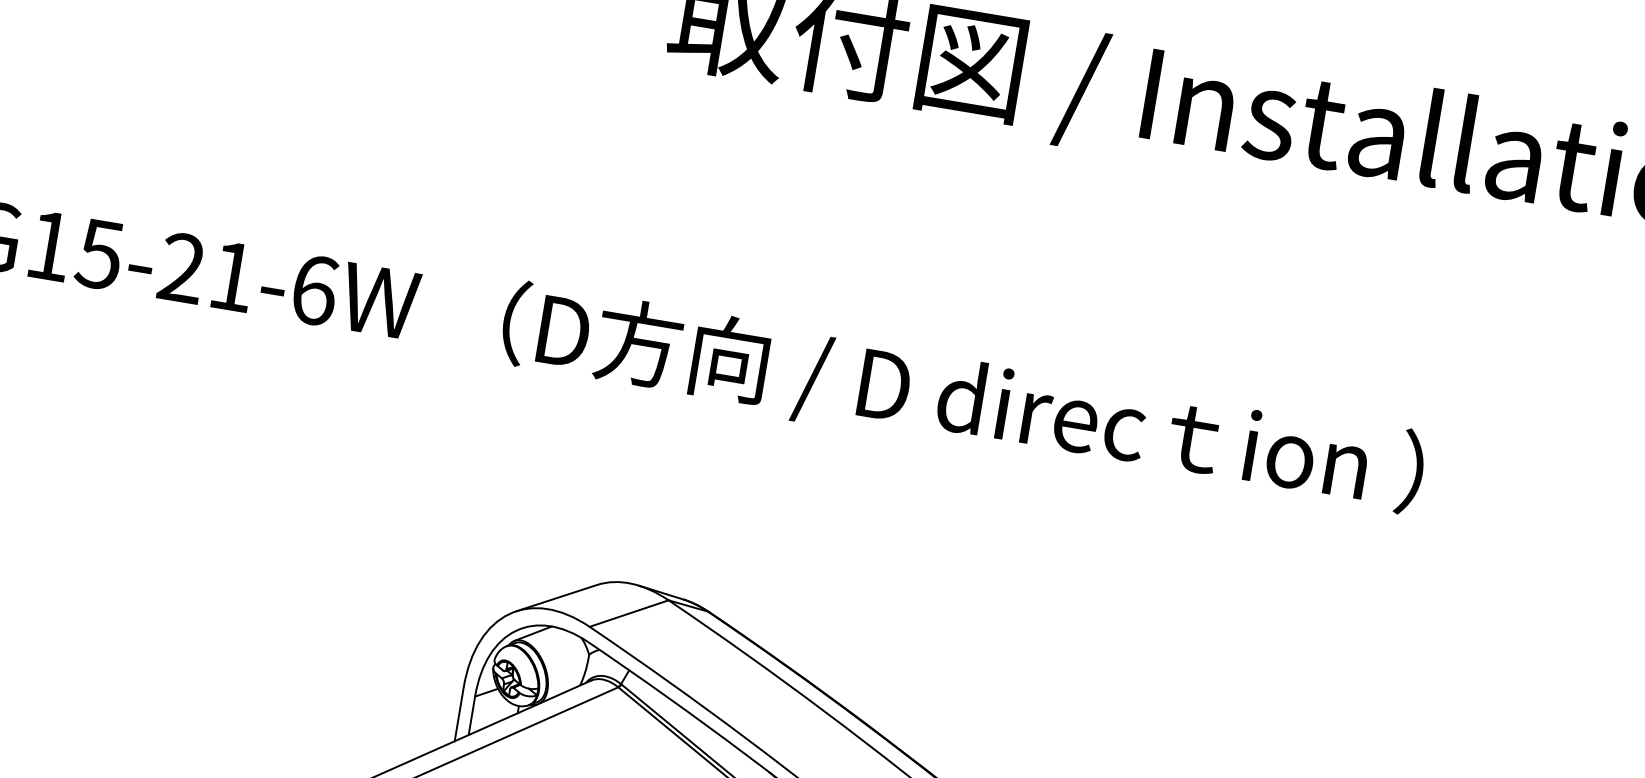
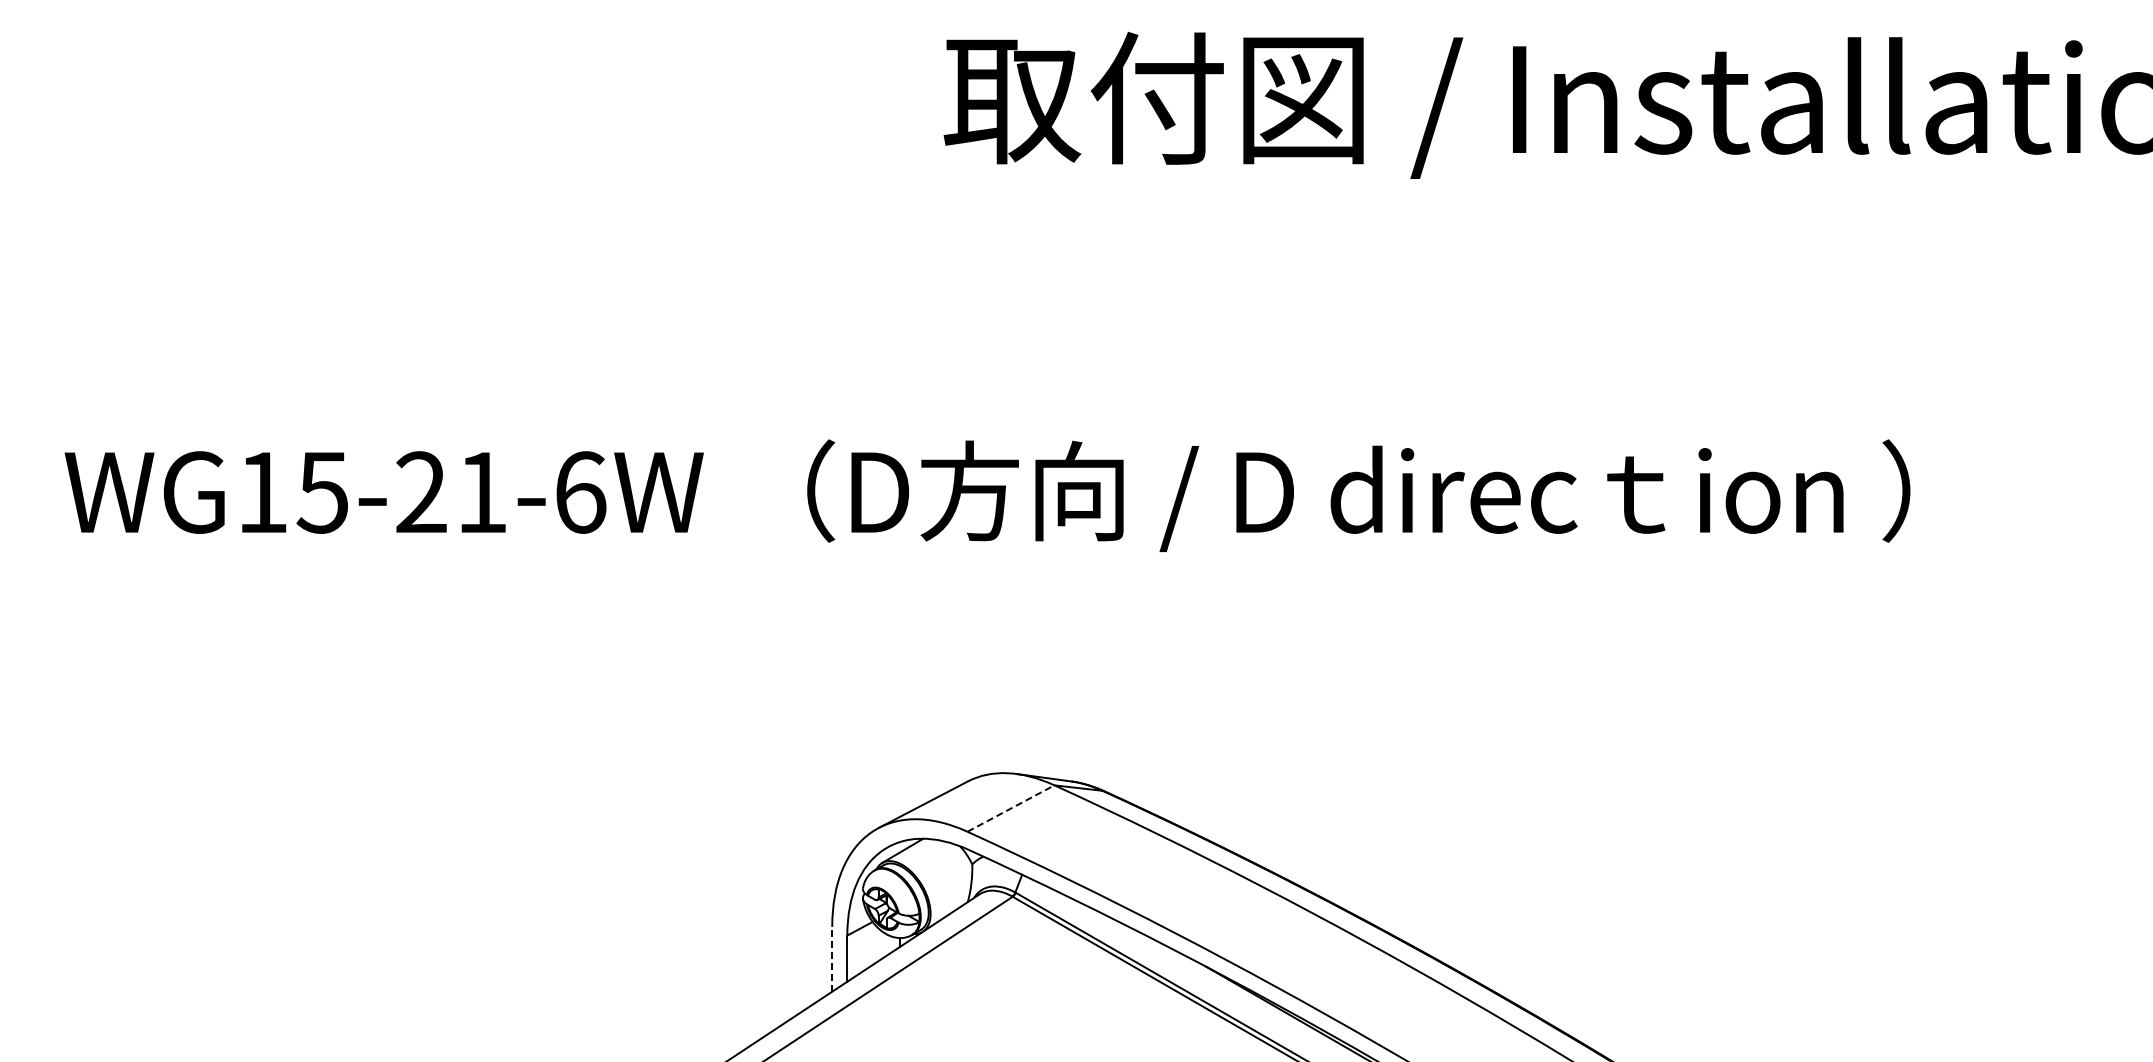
line: (629, 613) -> (1011, 808), solid -> dashed
line: (459, 713) -> (832, 958), solid -> dashed

